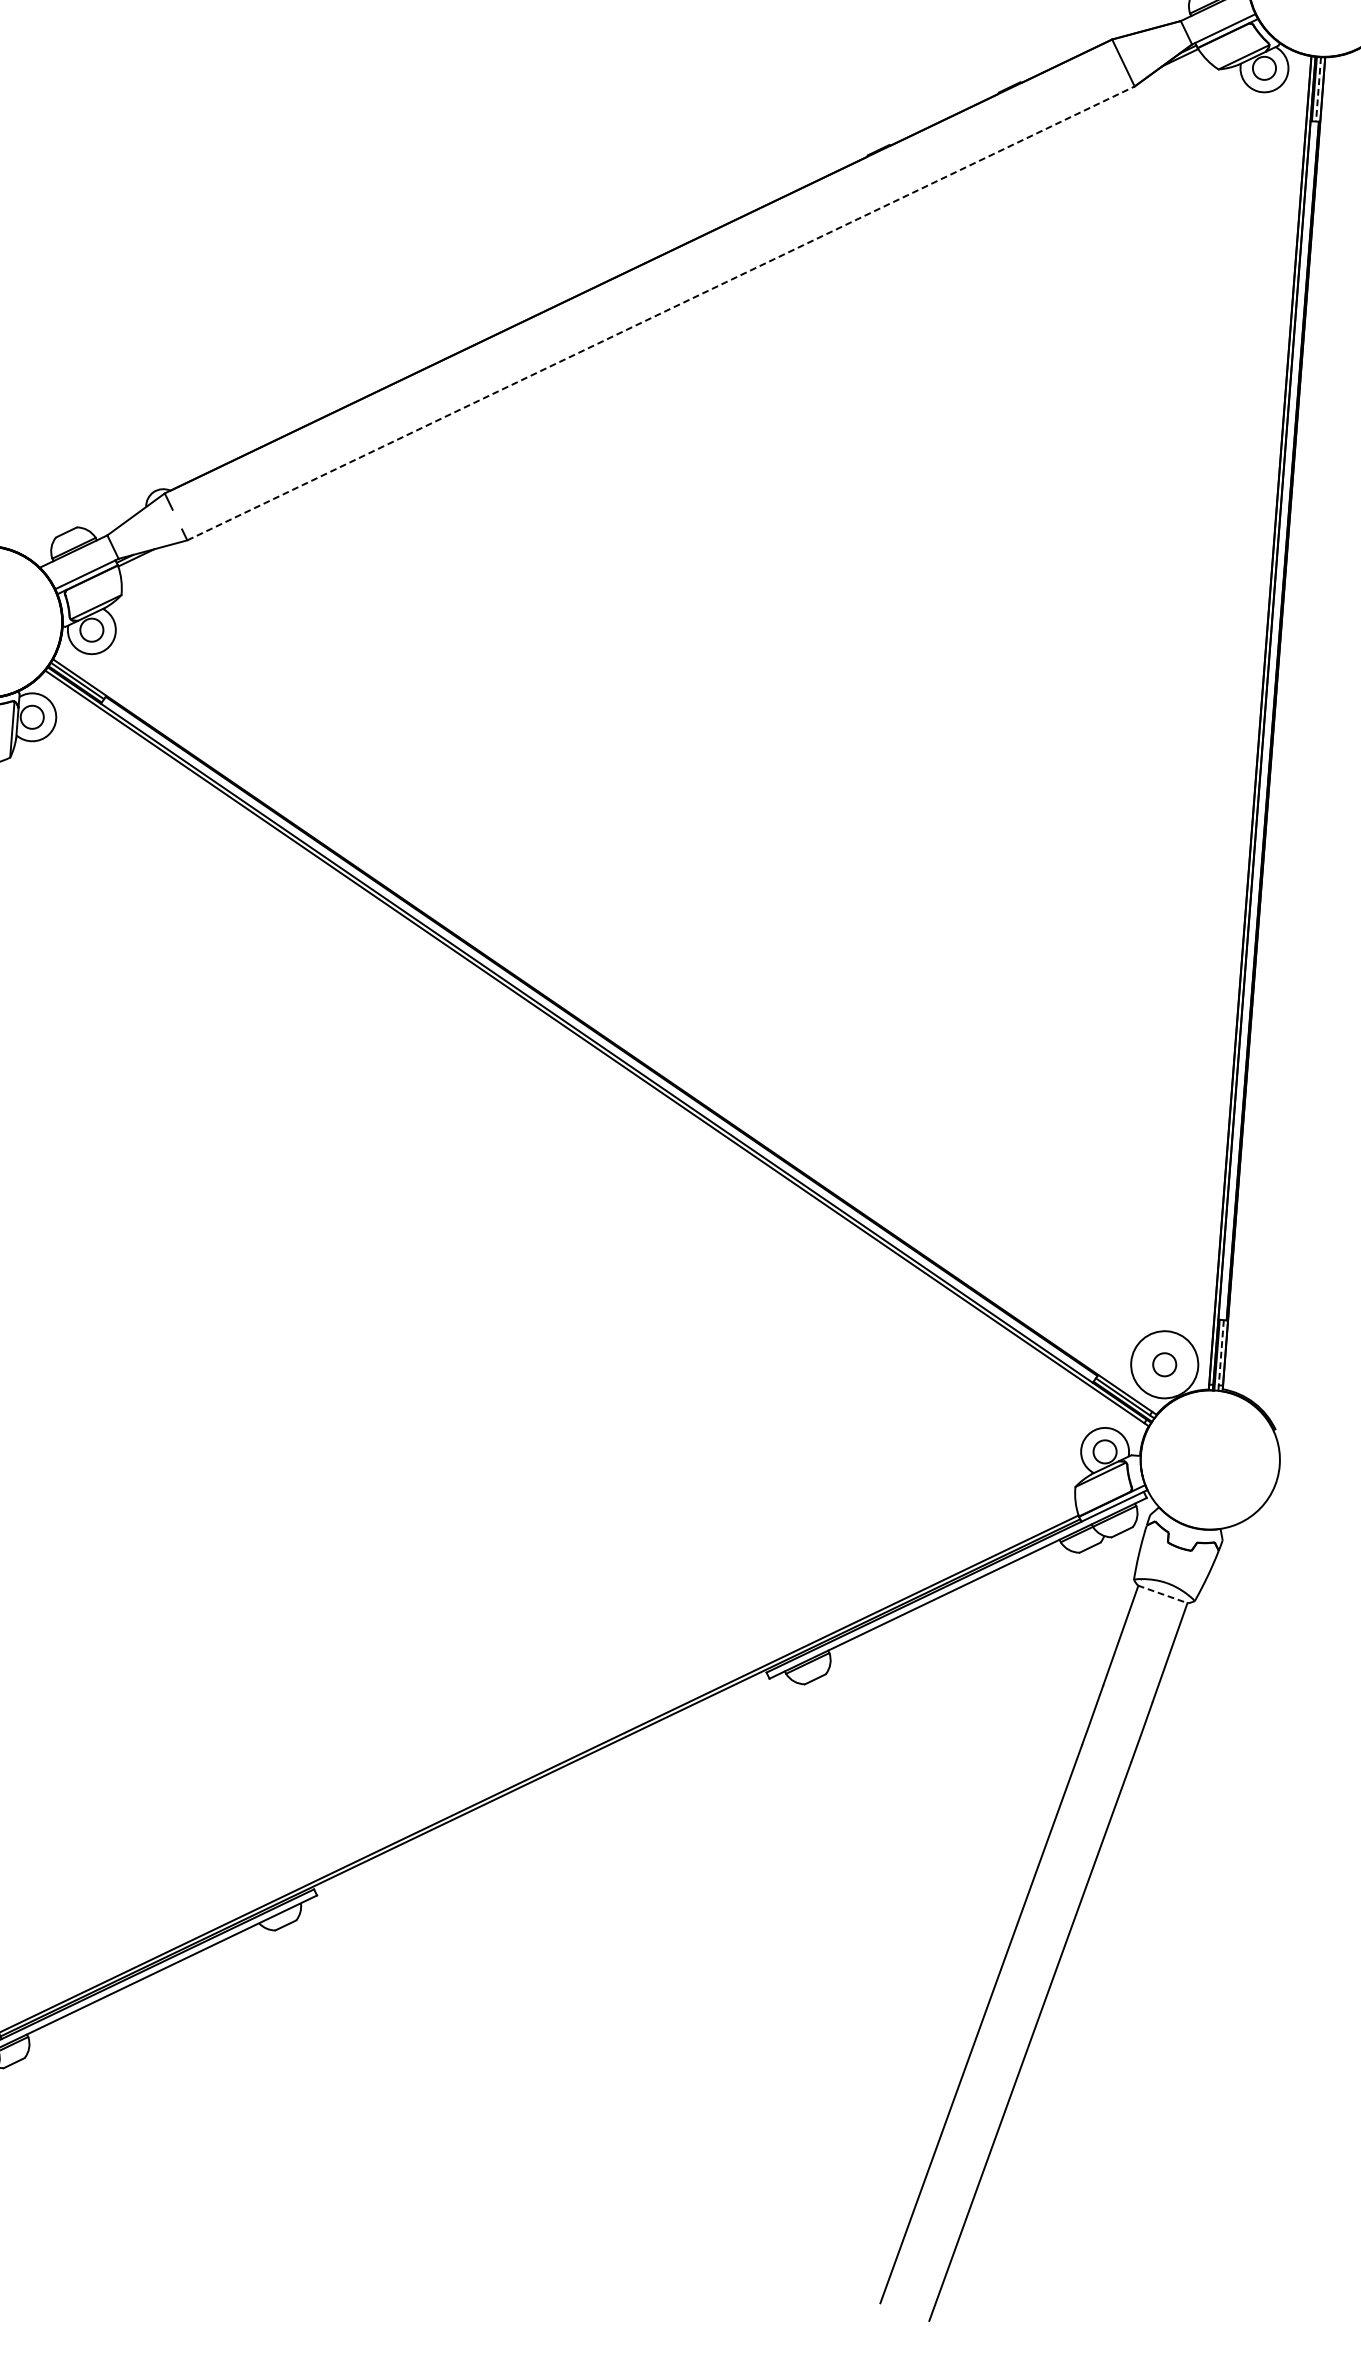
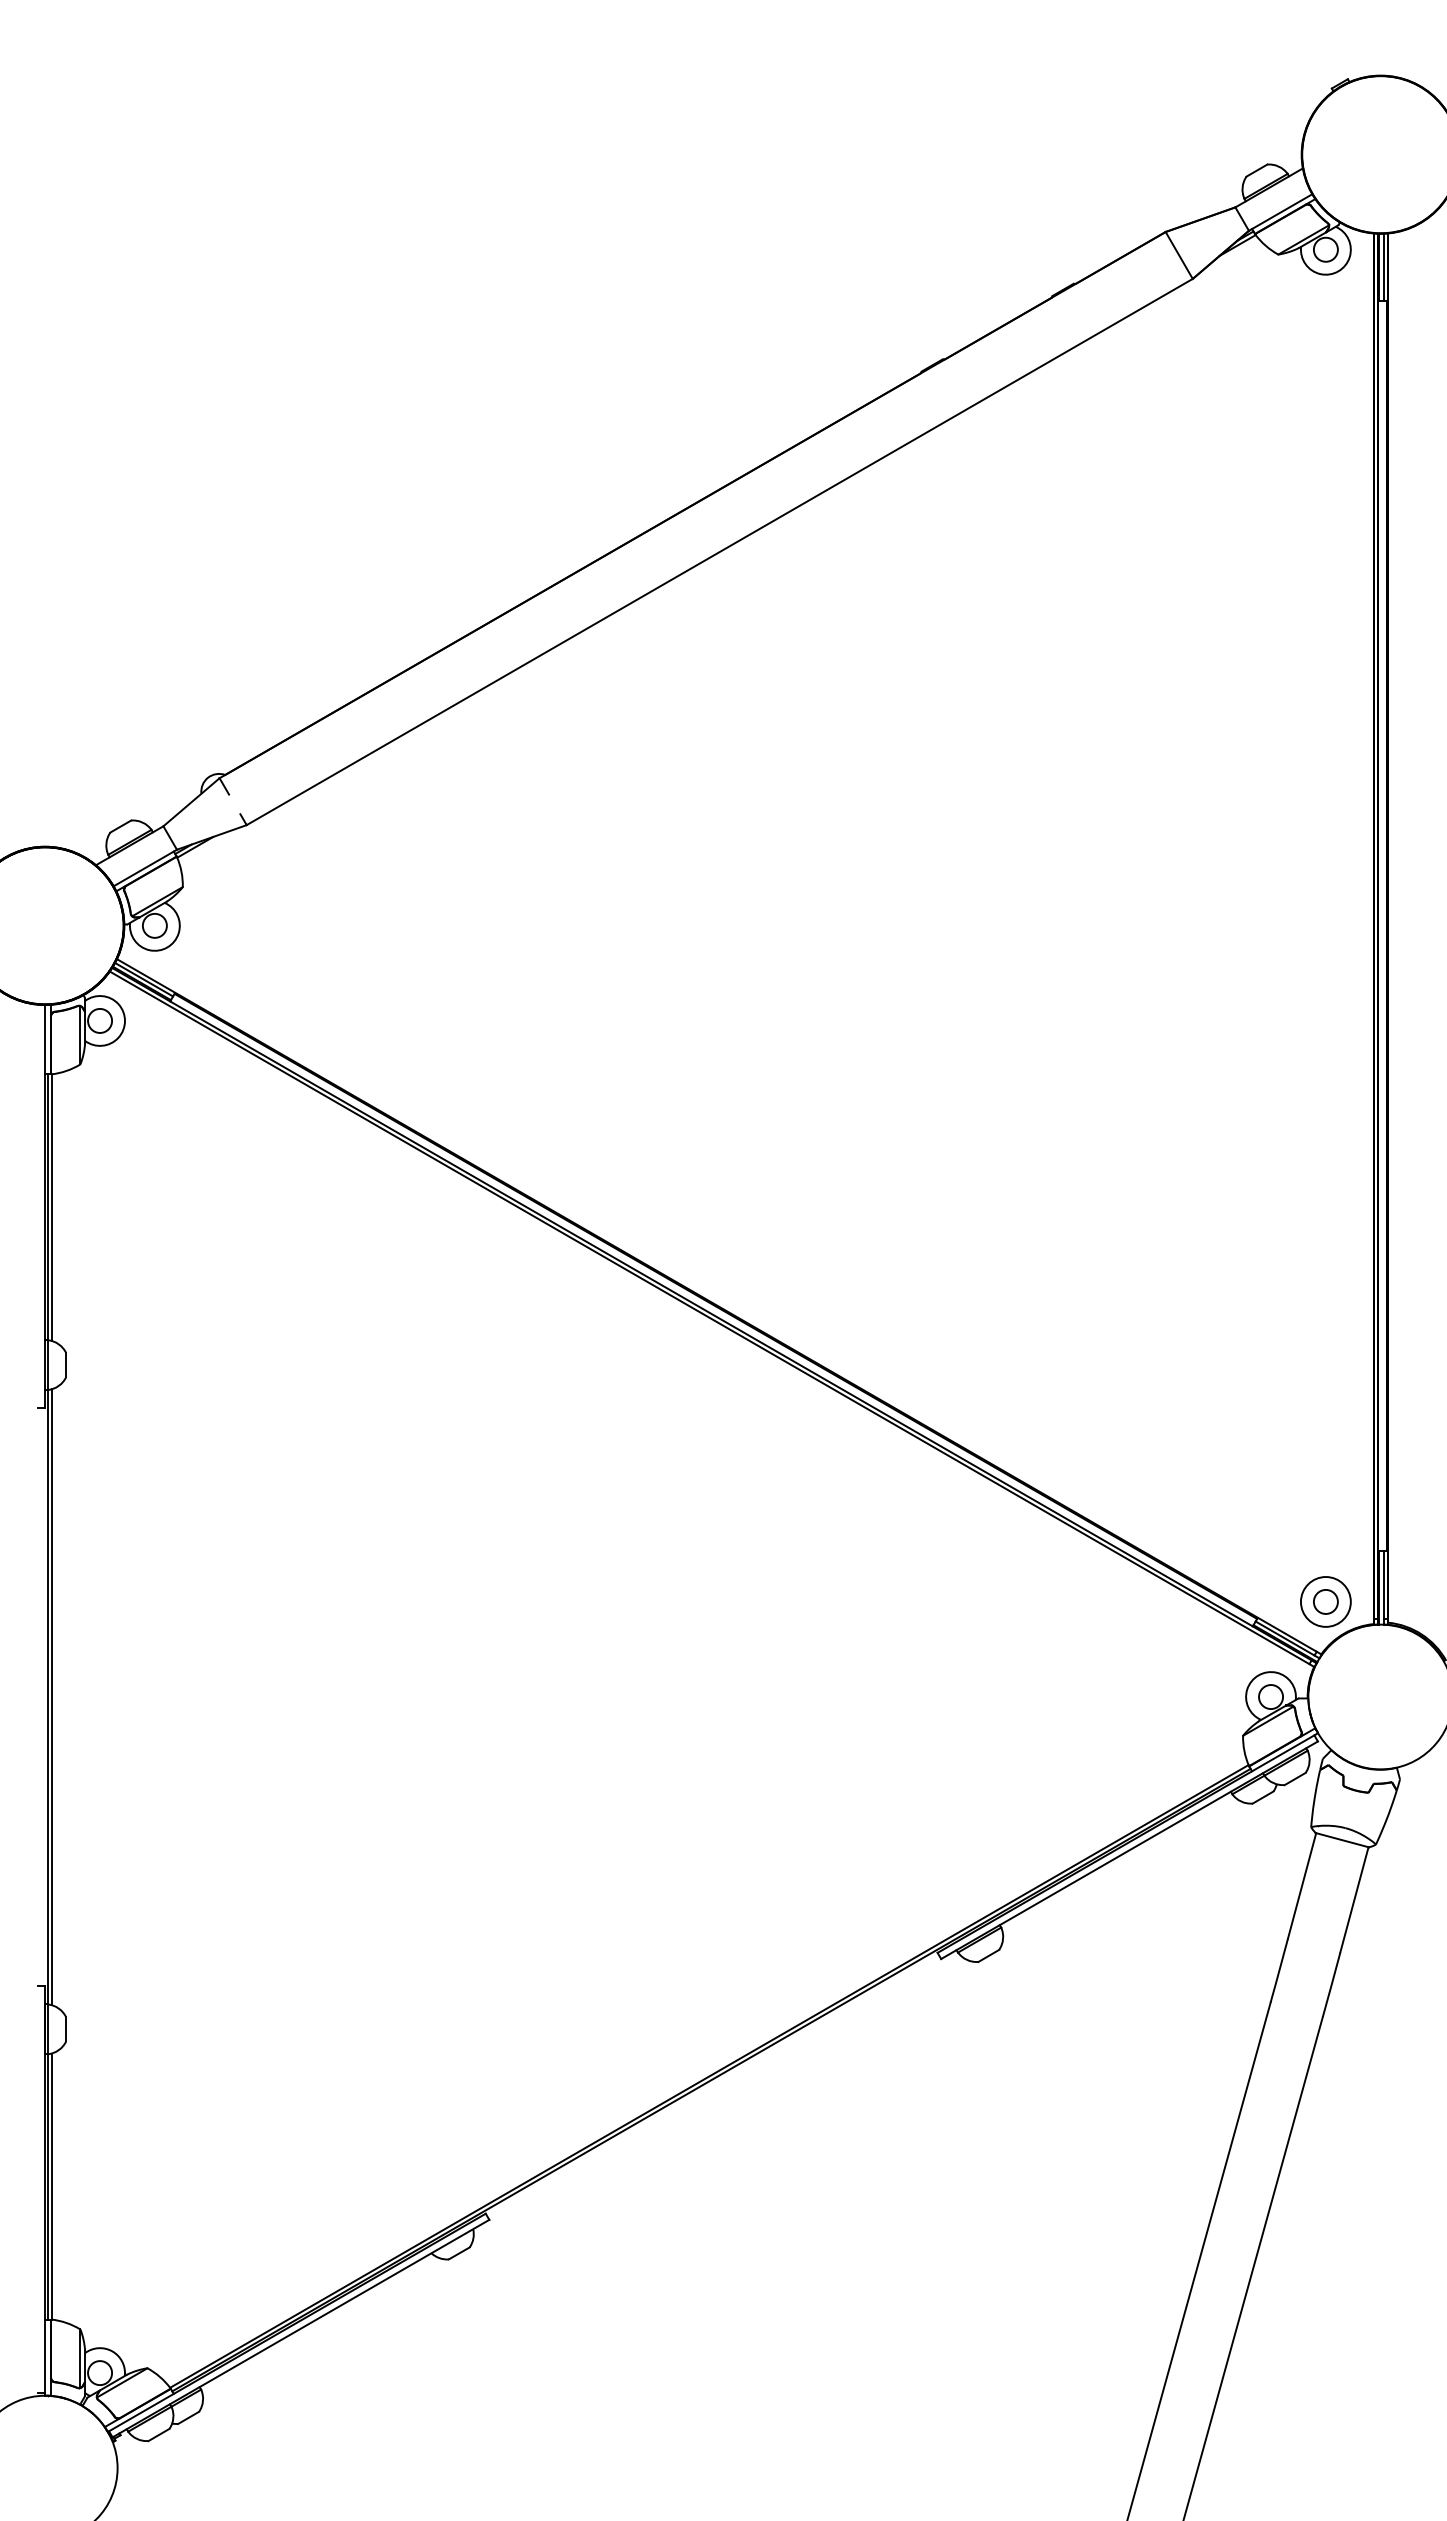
line: (1318, 89) -> (1383, 267), dashed -> solid
line: (661, 312) -> (720, 551), dashed -> solid
line: (1221, 1355) -> (1383, 1587), dashed -> solid
circle: (1164, 1364) -> (1325, 1601), size x0.71
line: (1163, 1594) -> (1342, 1840), dashed -> solid

